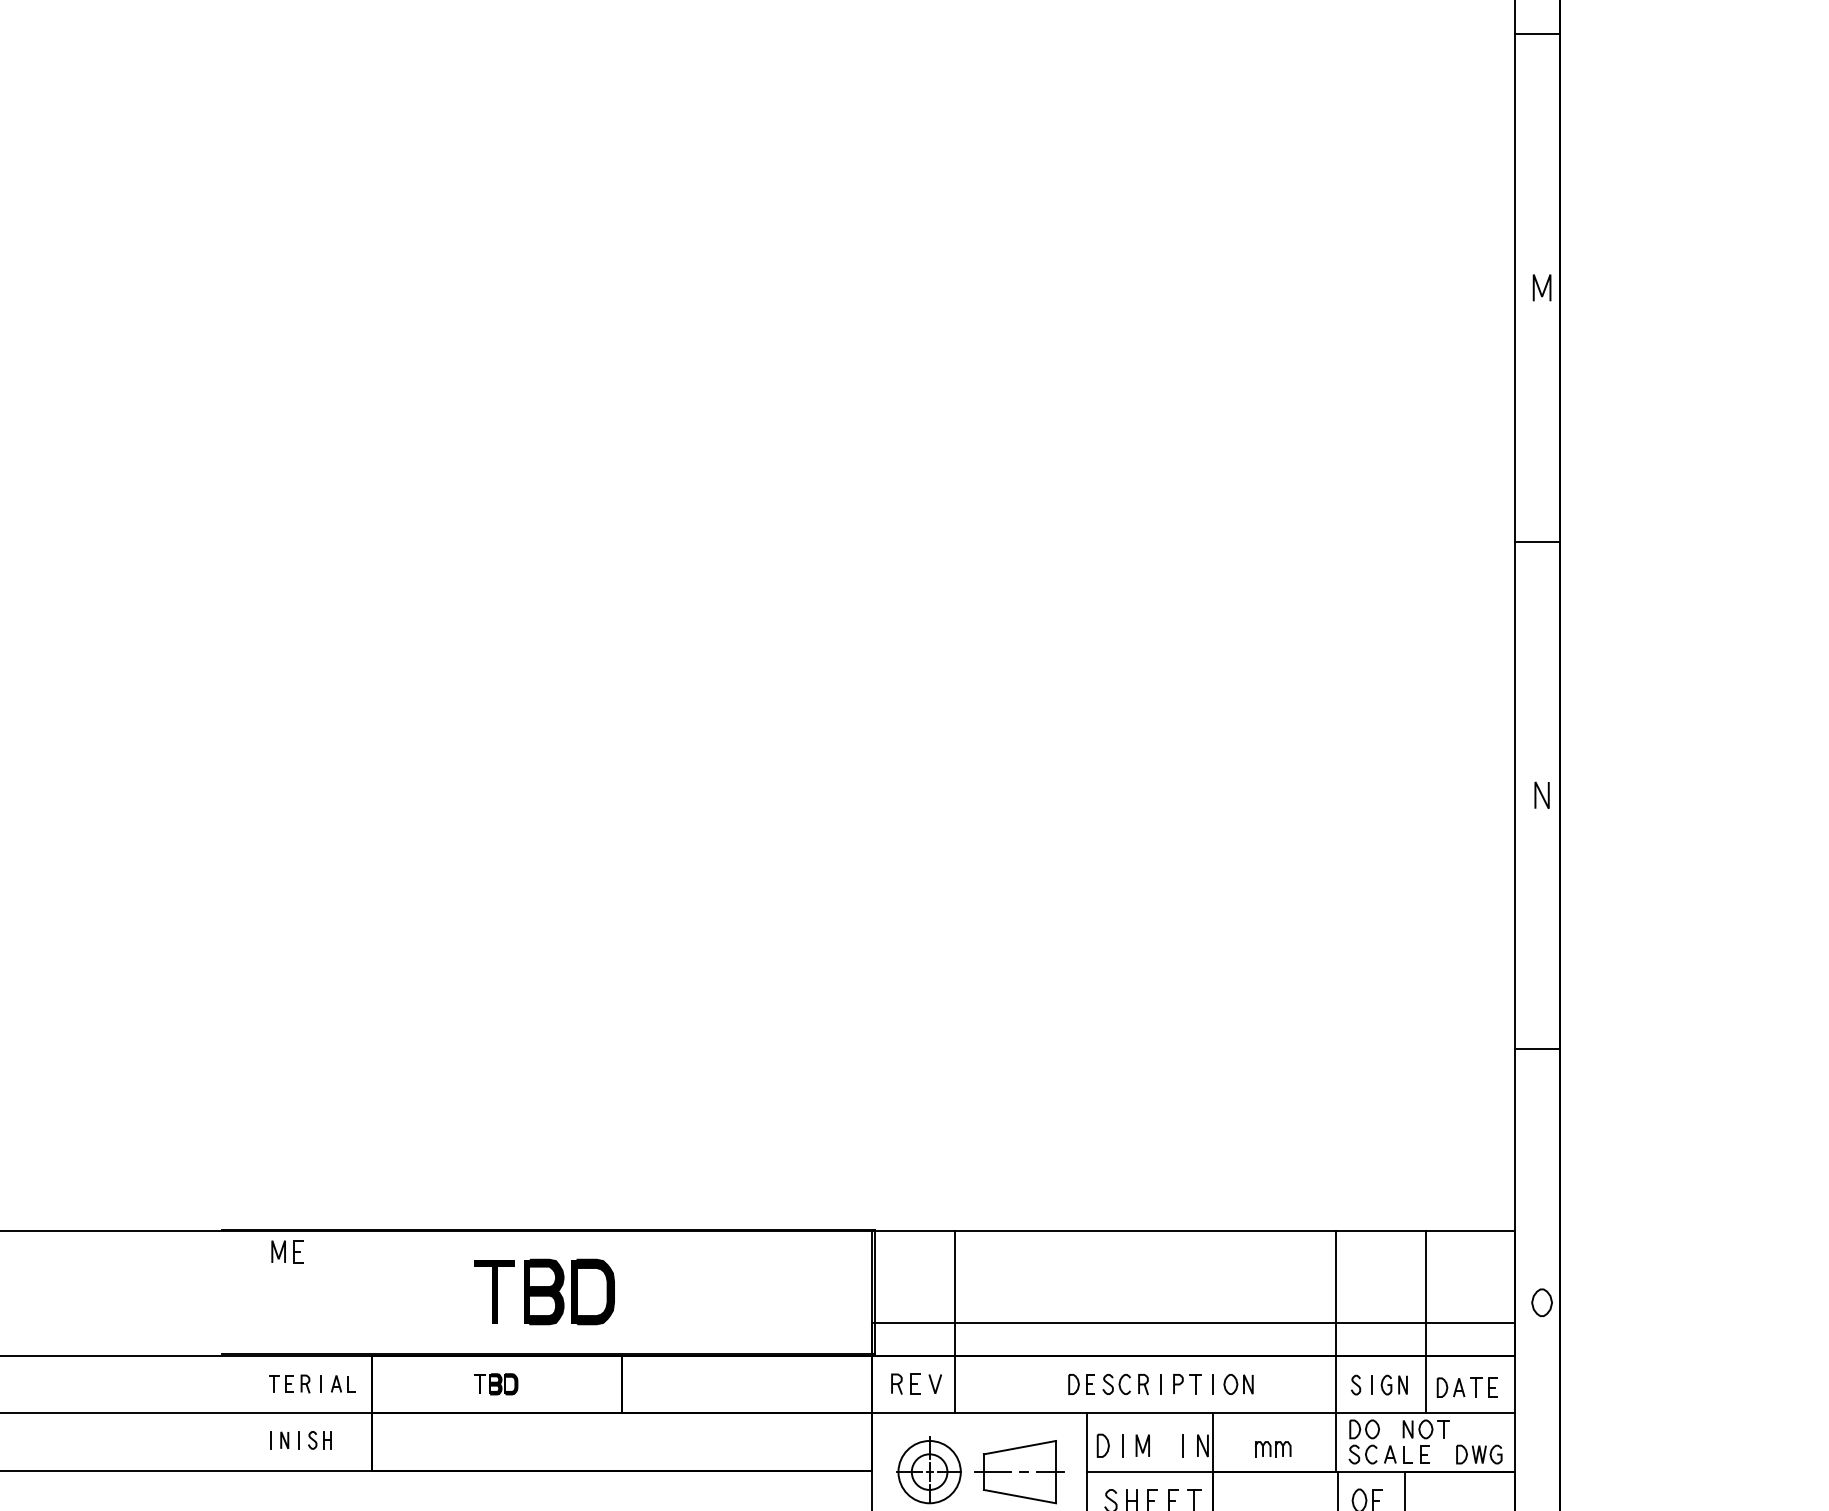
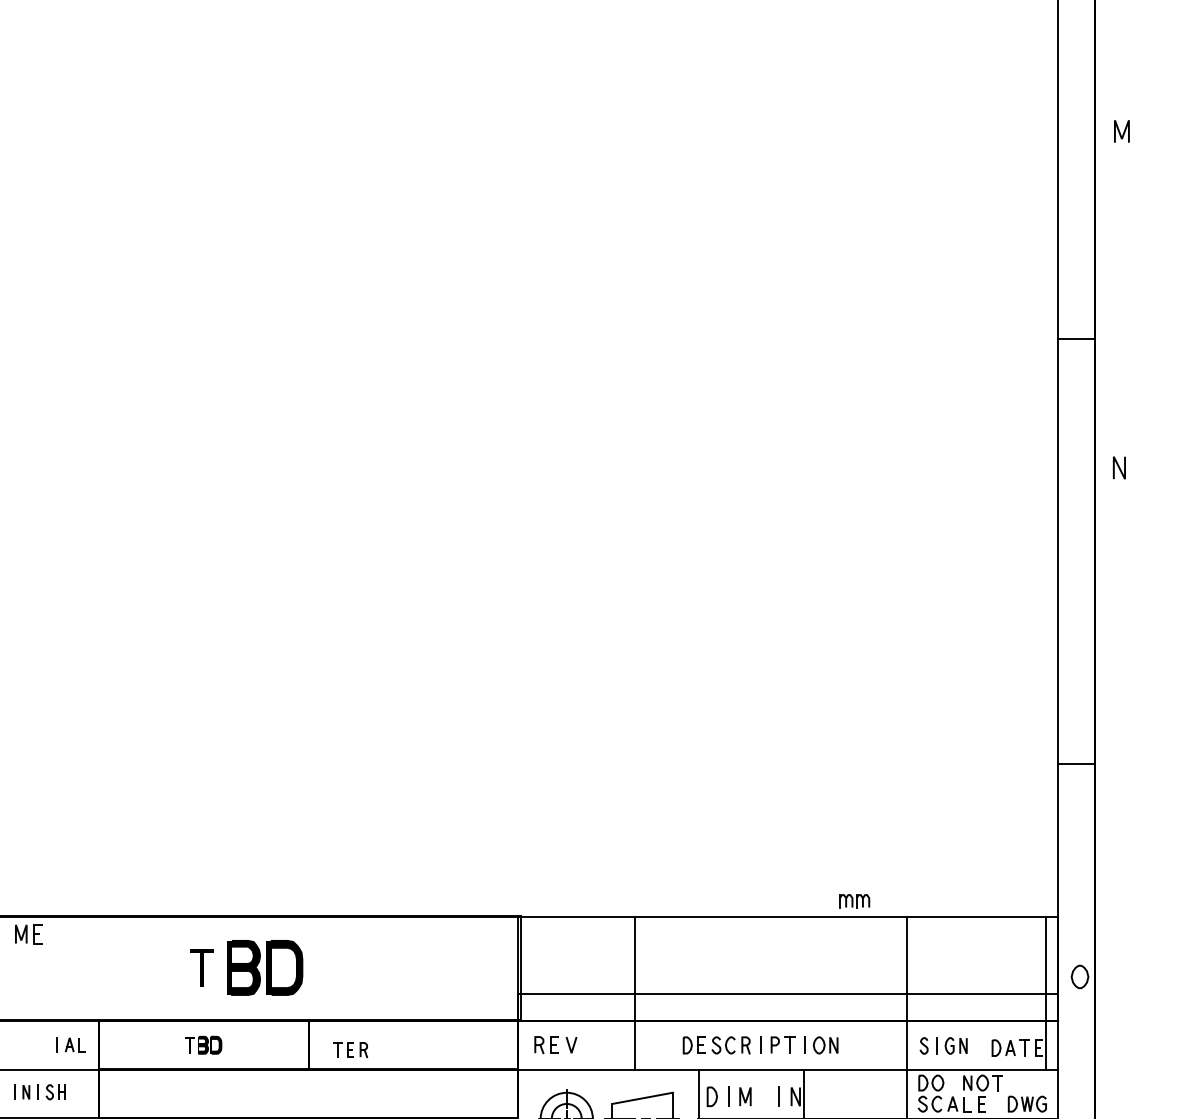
line: (1539, 287) -> (1119, 131), moved
line: (1541, 794) -> (1118, 467), moved
part: (494, 1291) -> (202, 967), size x0.7
line: (955, 1321) -> (635, 992), moved
line: (1425, 1321) -> (1046, 992), moved
part: (289, 1383) -> (350, 1049), moved
part: (1273, 1449) -> (854, 901), moved

